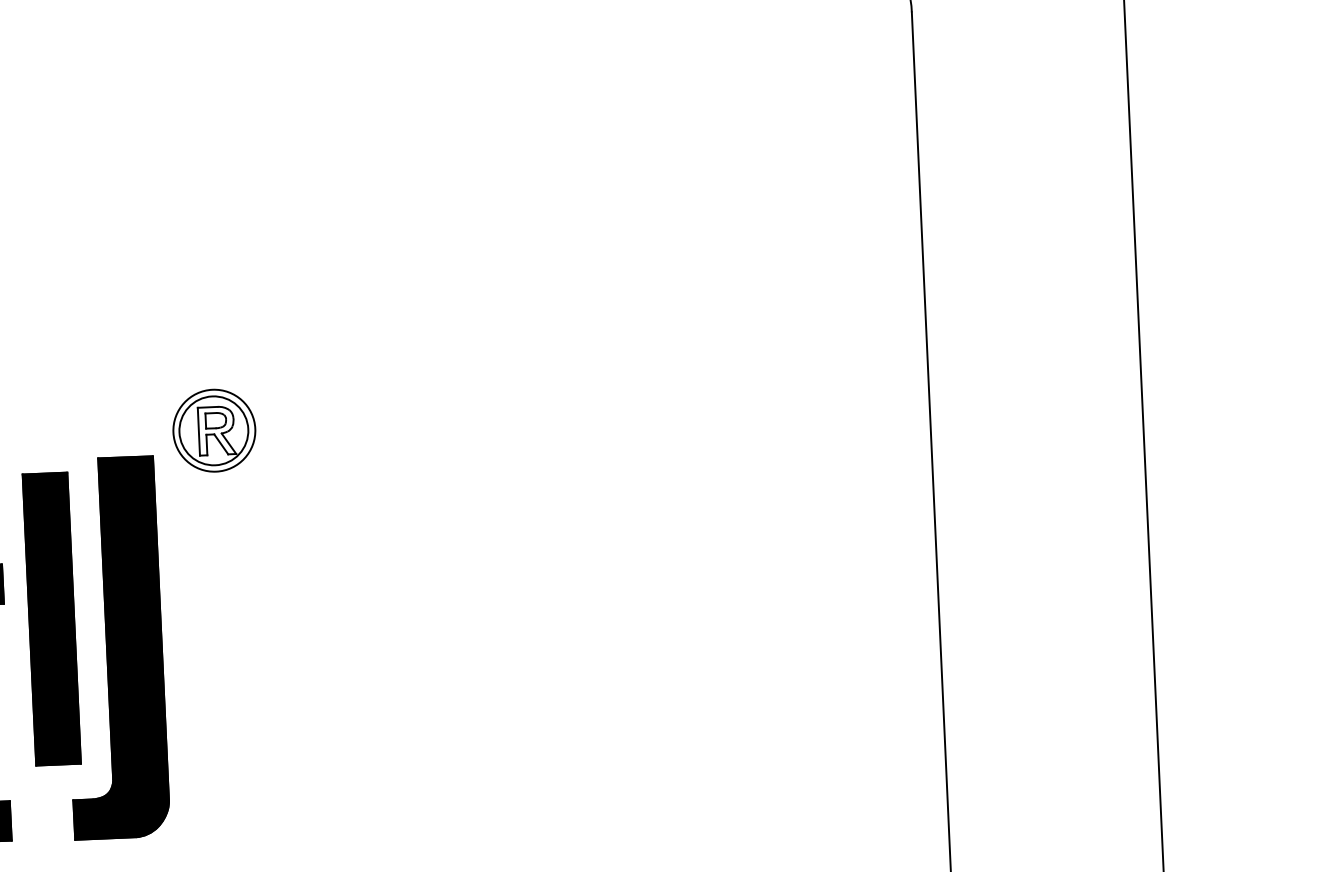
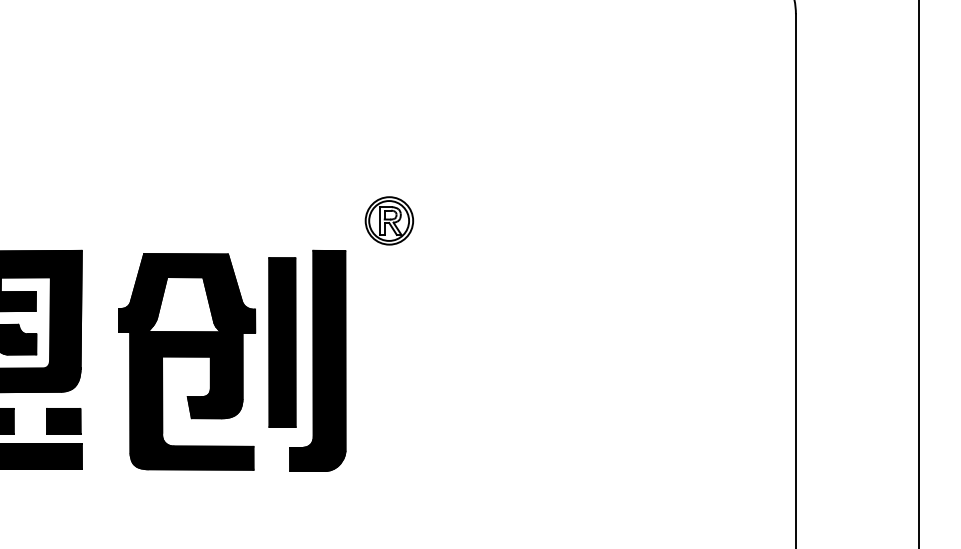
part: (214, 429) -> (389, 220), moved

